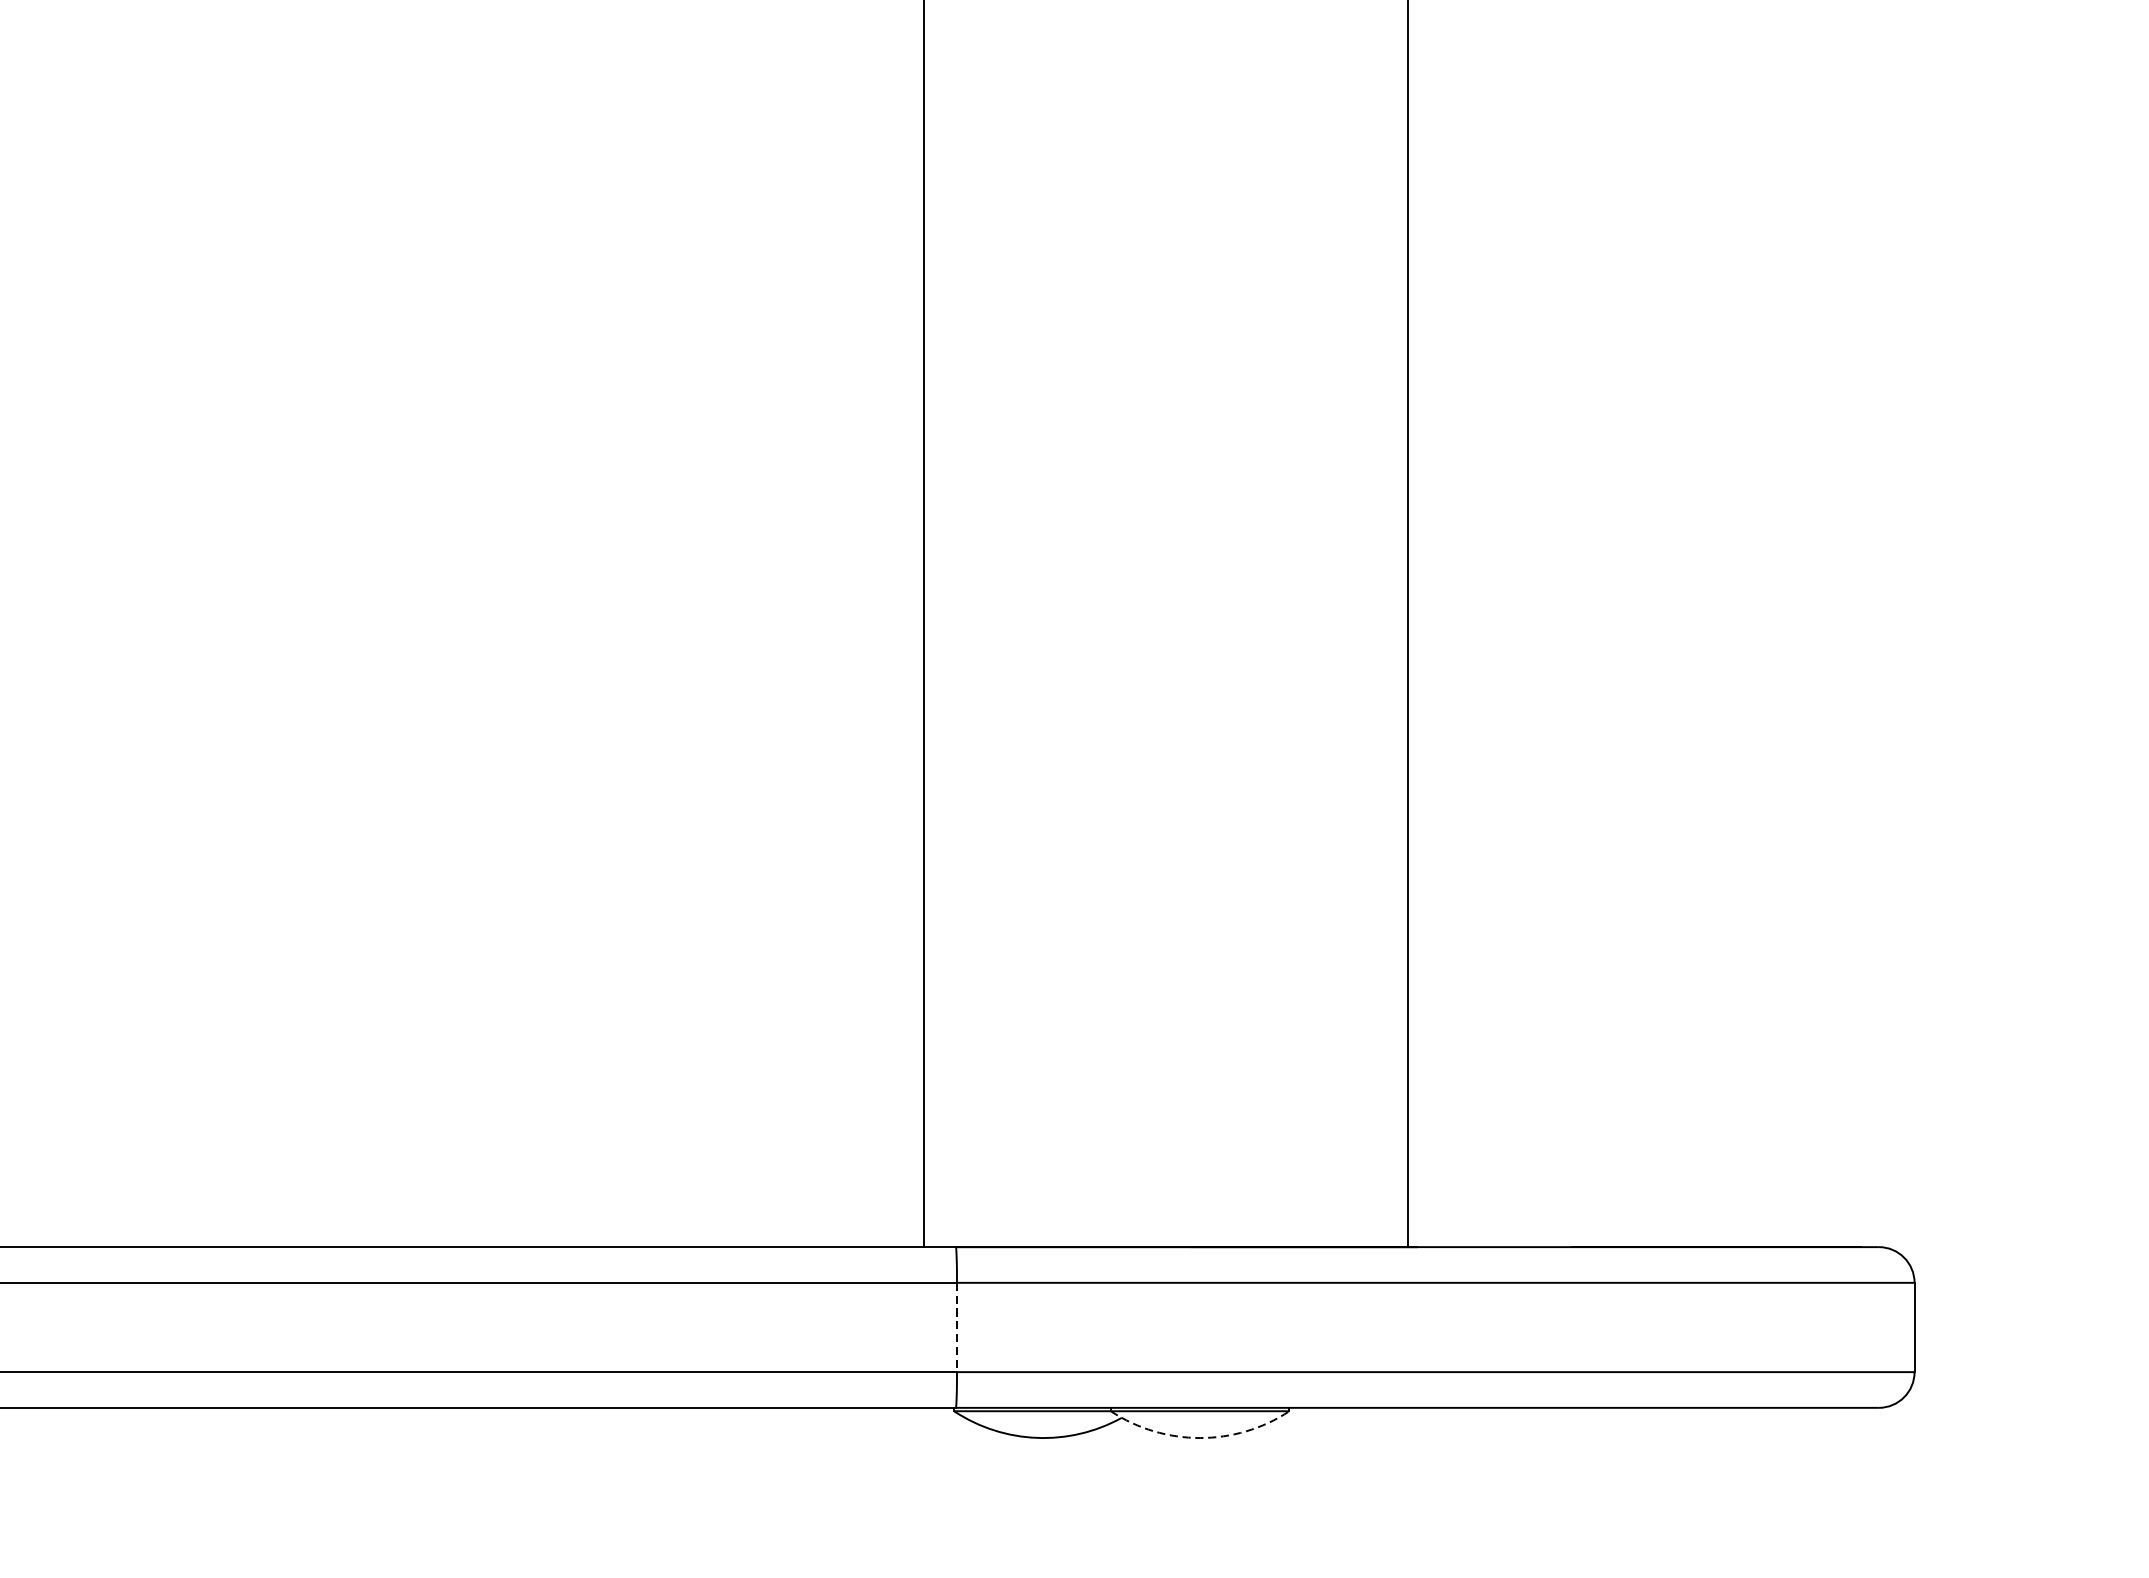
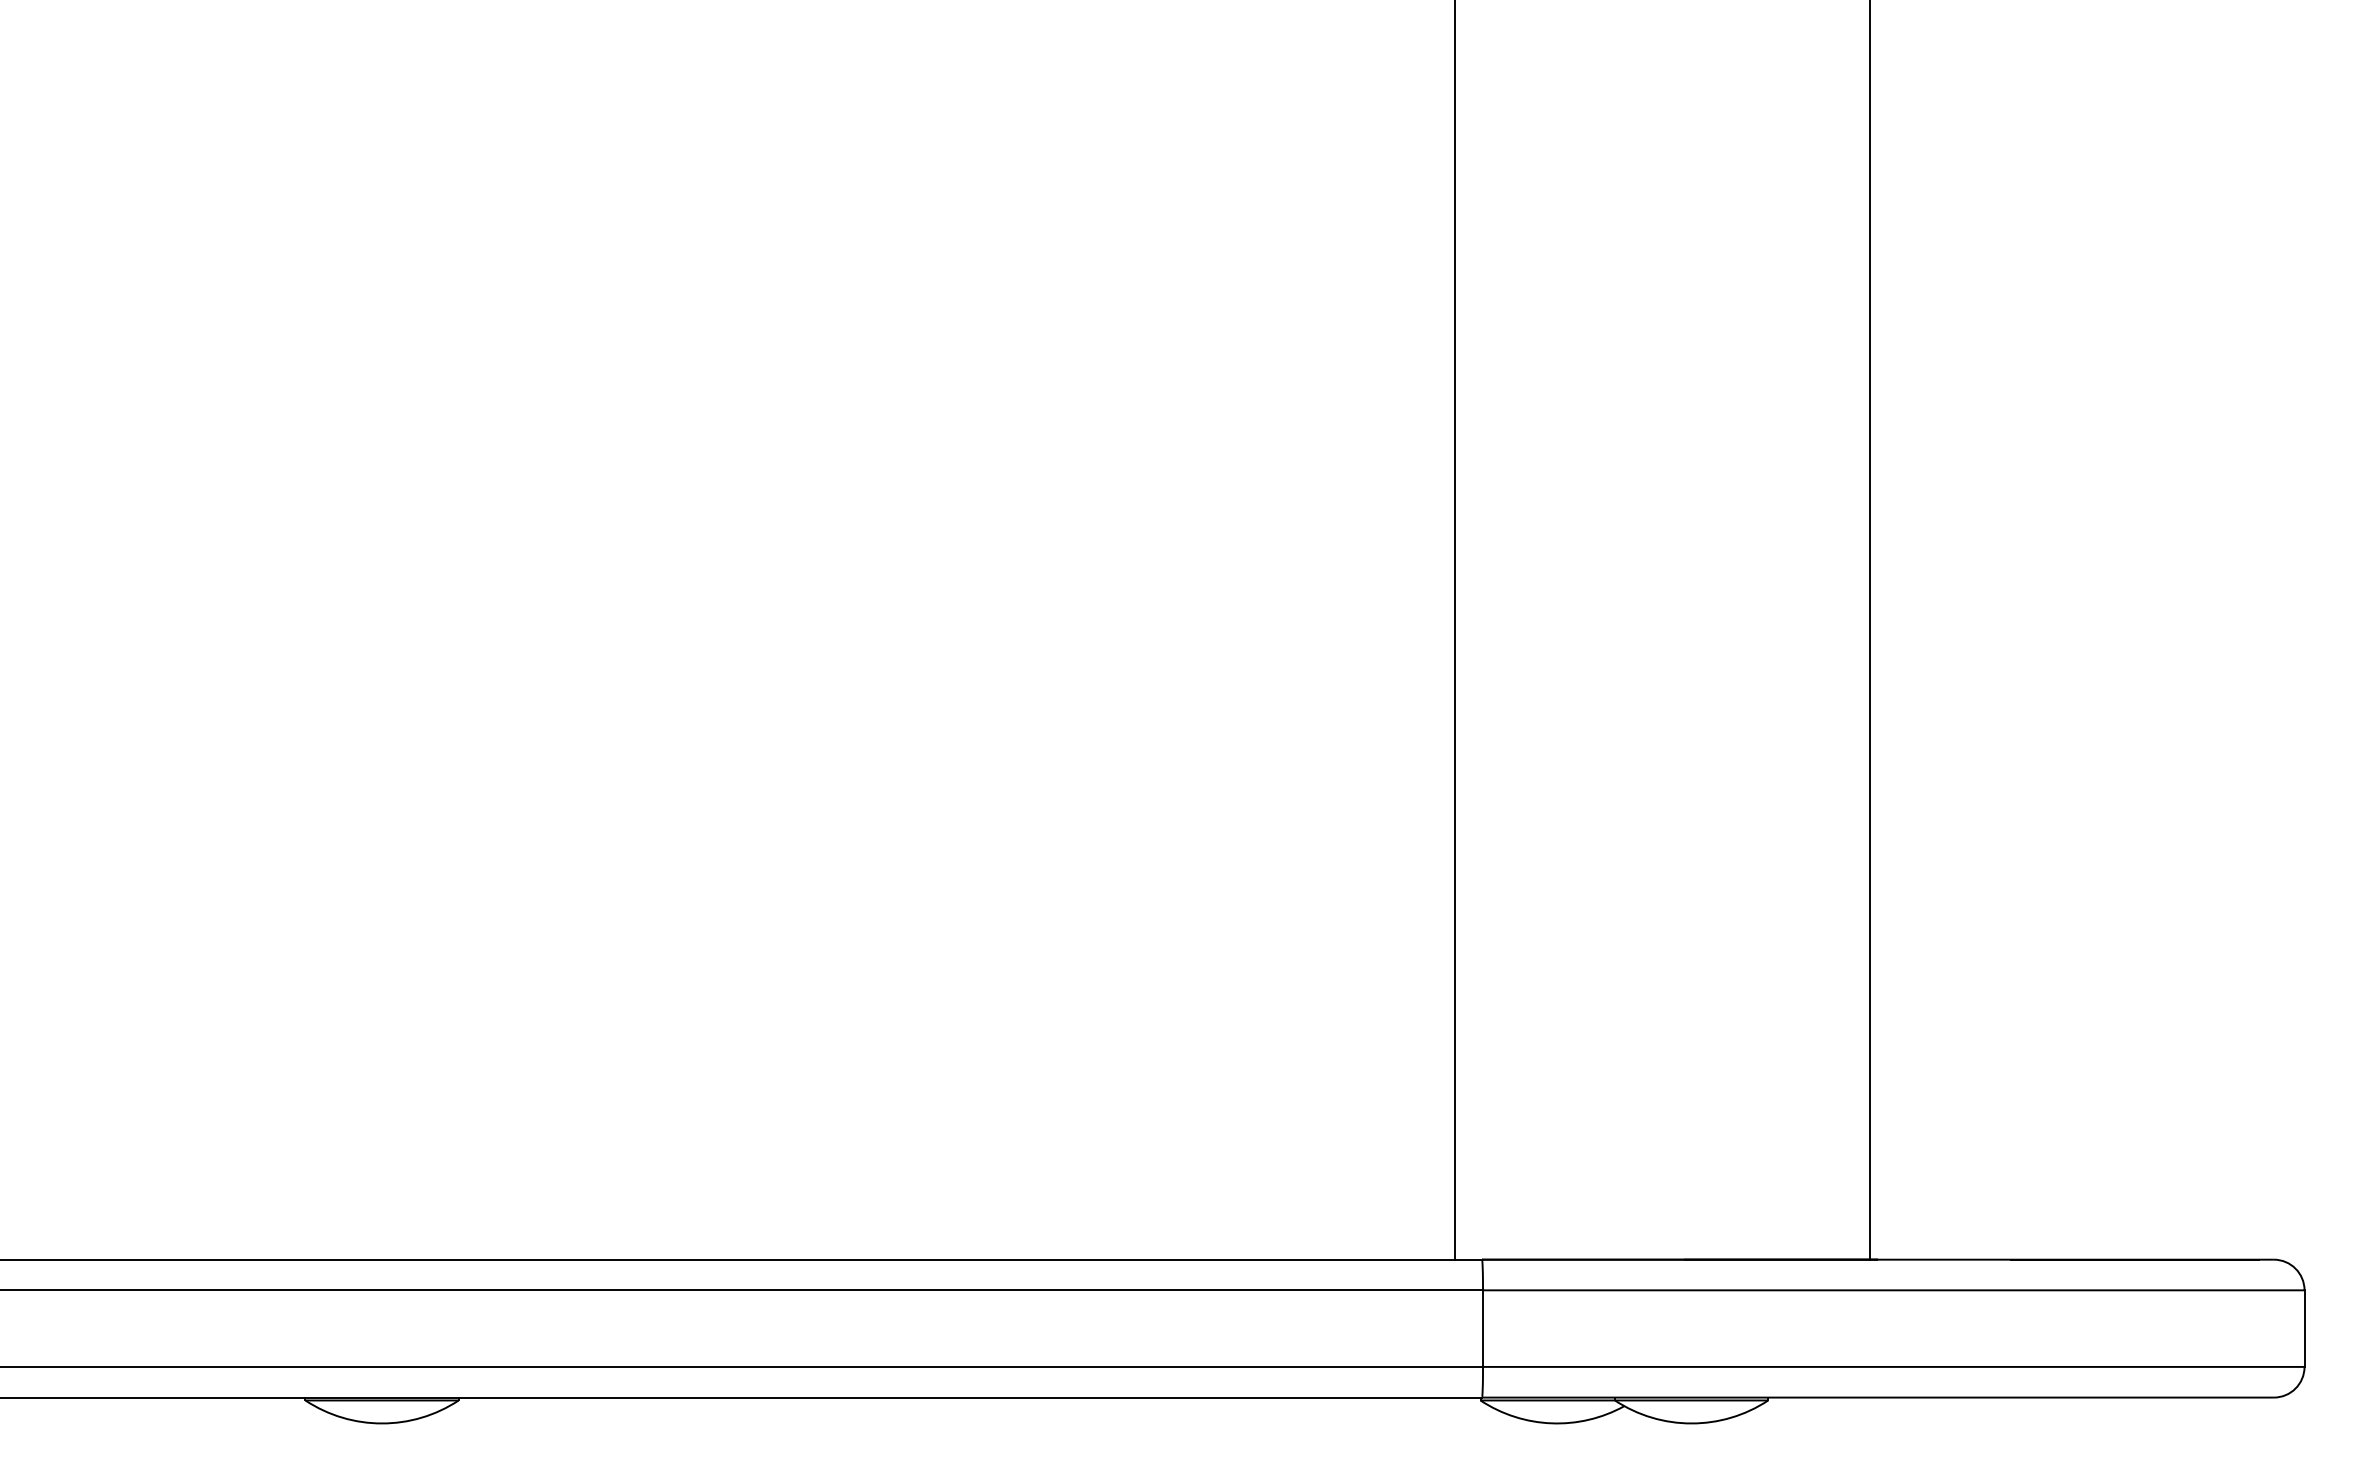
line: (957, 1328) -> (1483, 1329), dashed -> solid
arc: (1200, 1438) -> (1691, 1423), dashed -> solid

